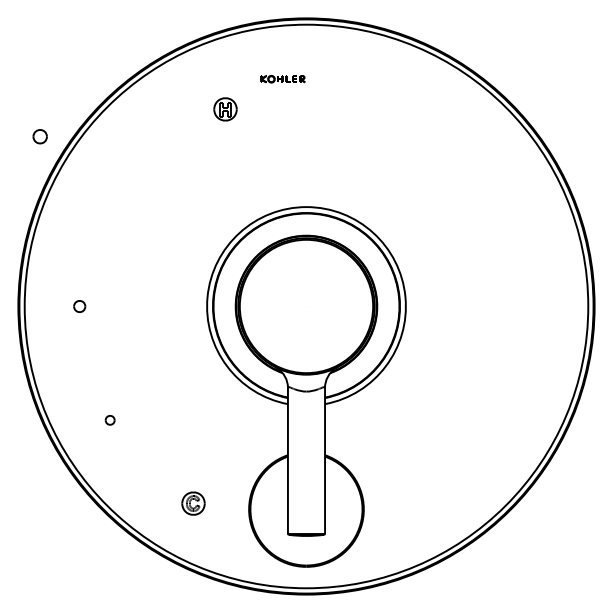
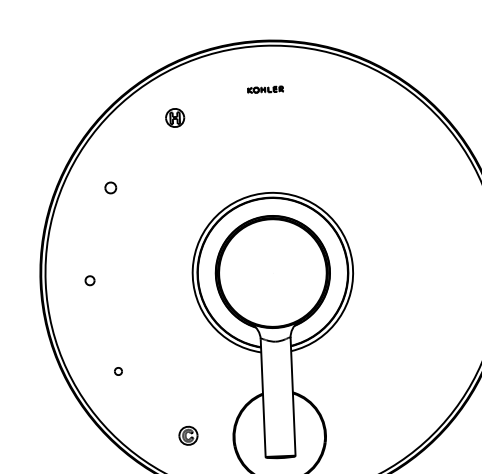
part: (282, 79) -> (265, 90), moved
part: (225, 109) -> (175, 118), moved
part: (39, 136) -> (110, 187), moved

